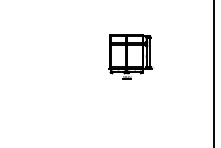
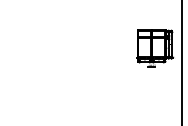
part: (131, 56) -> (155, 48), moved

